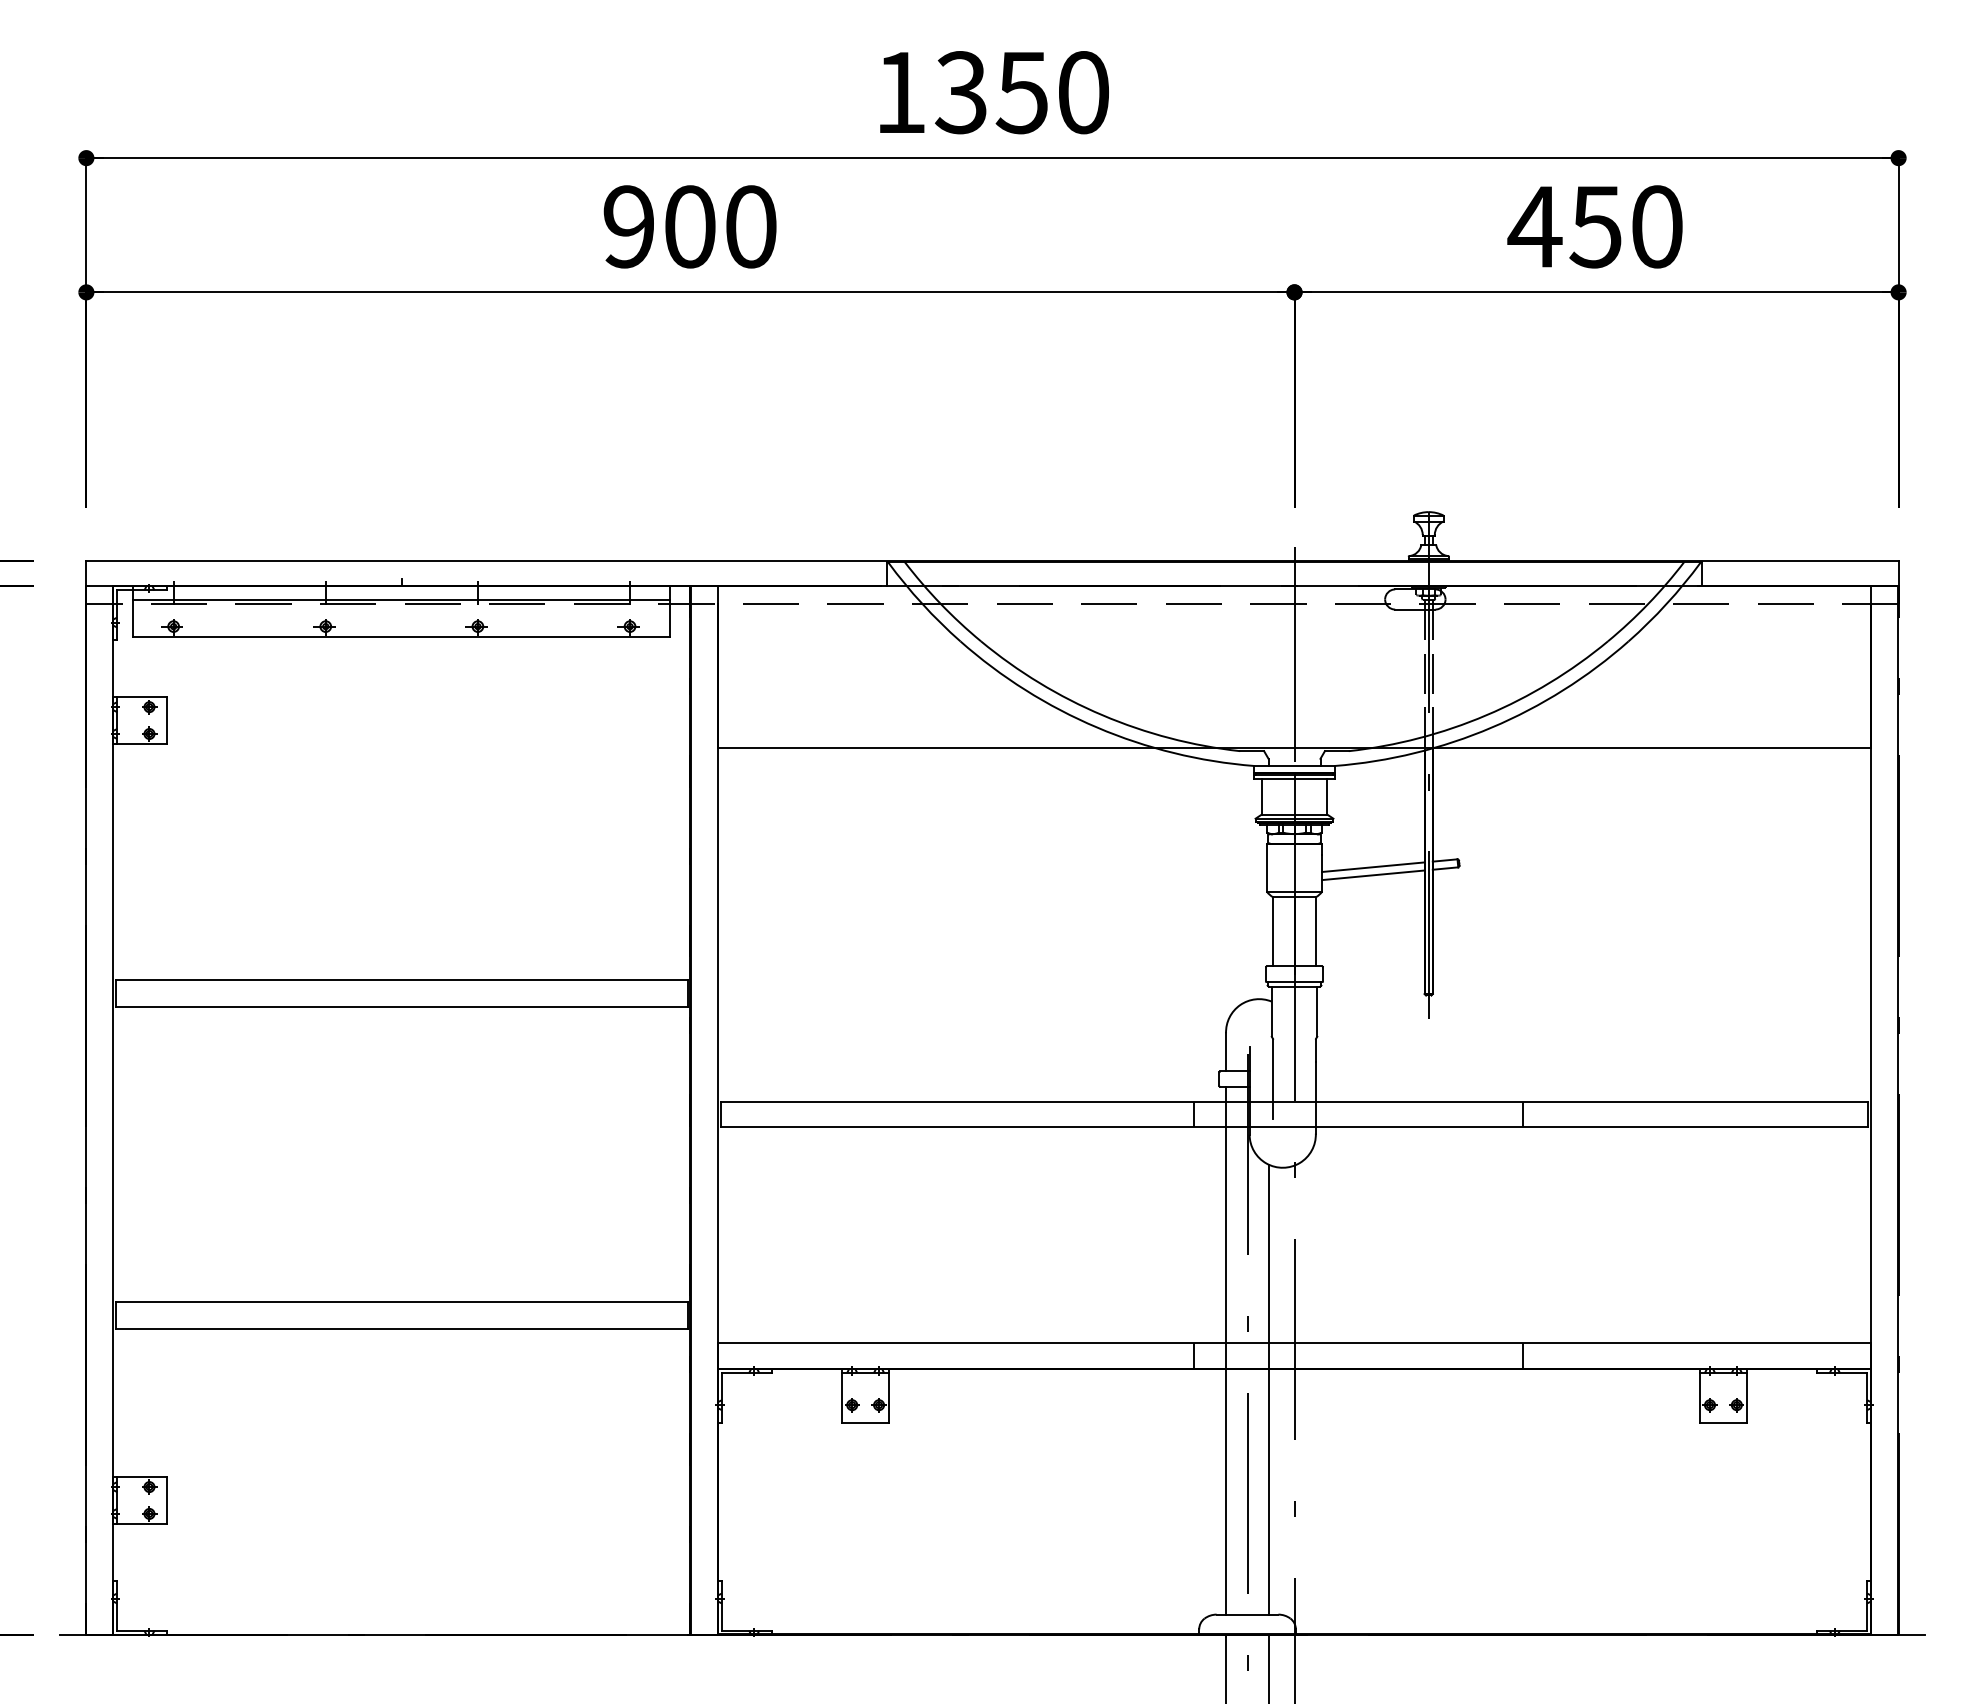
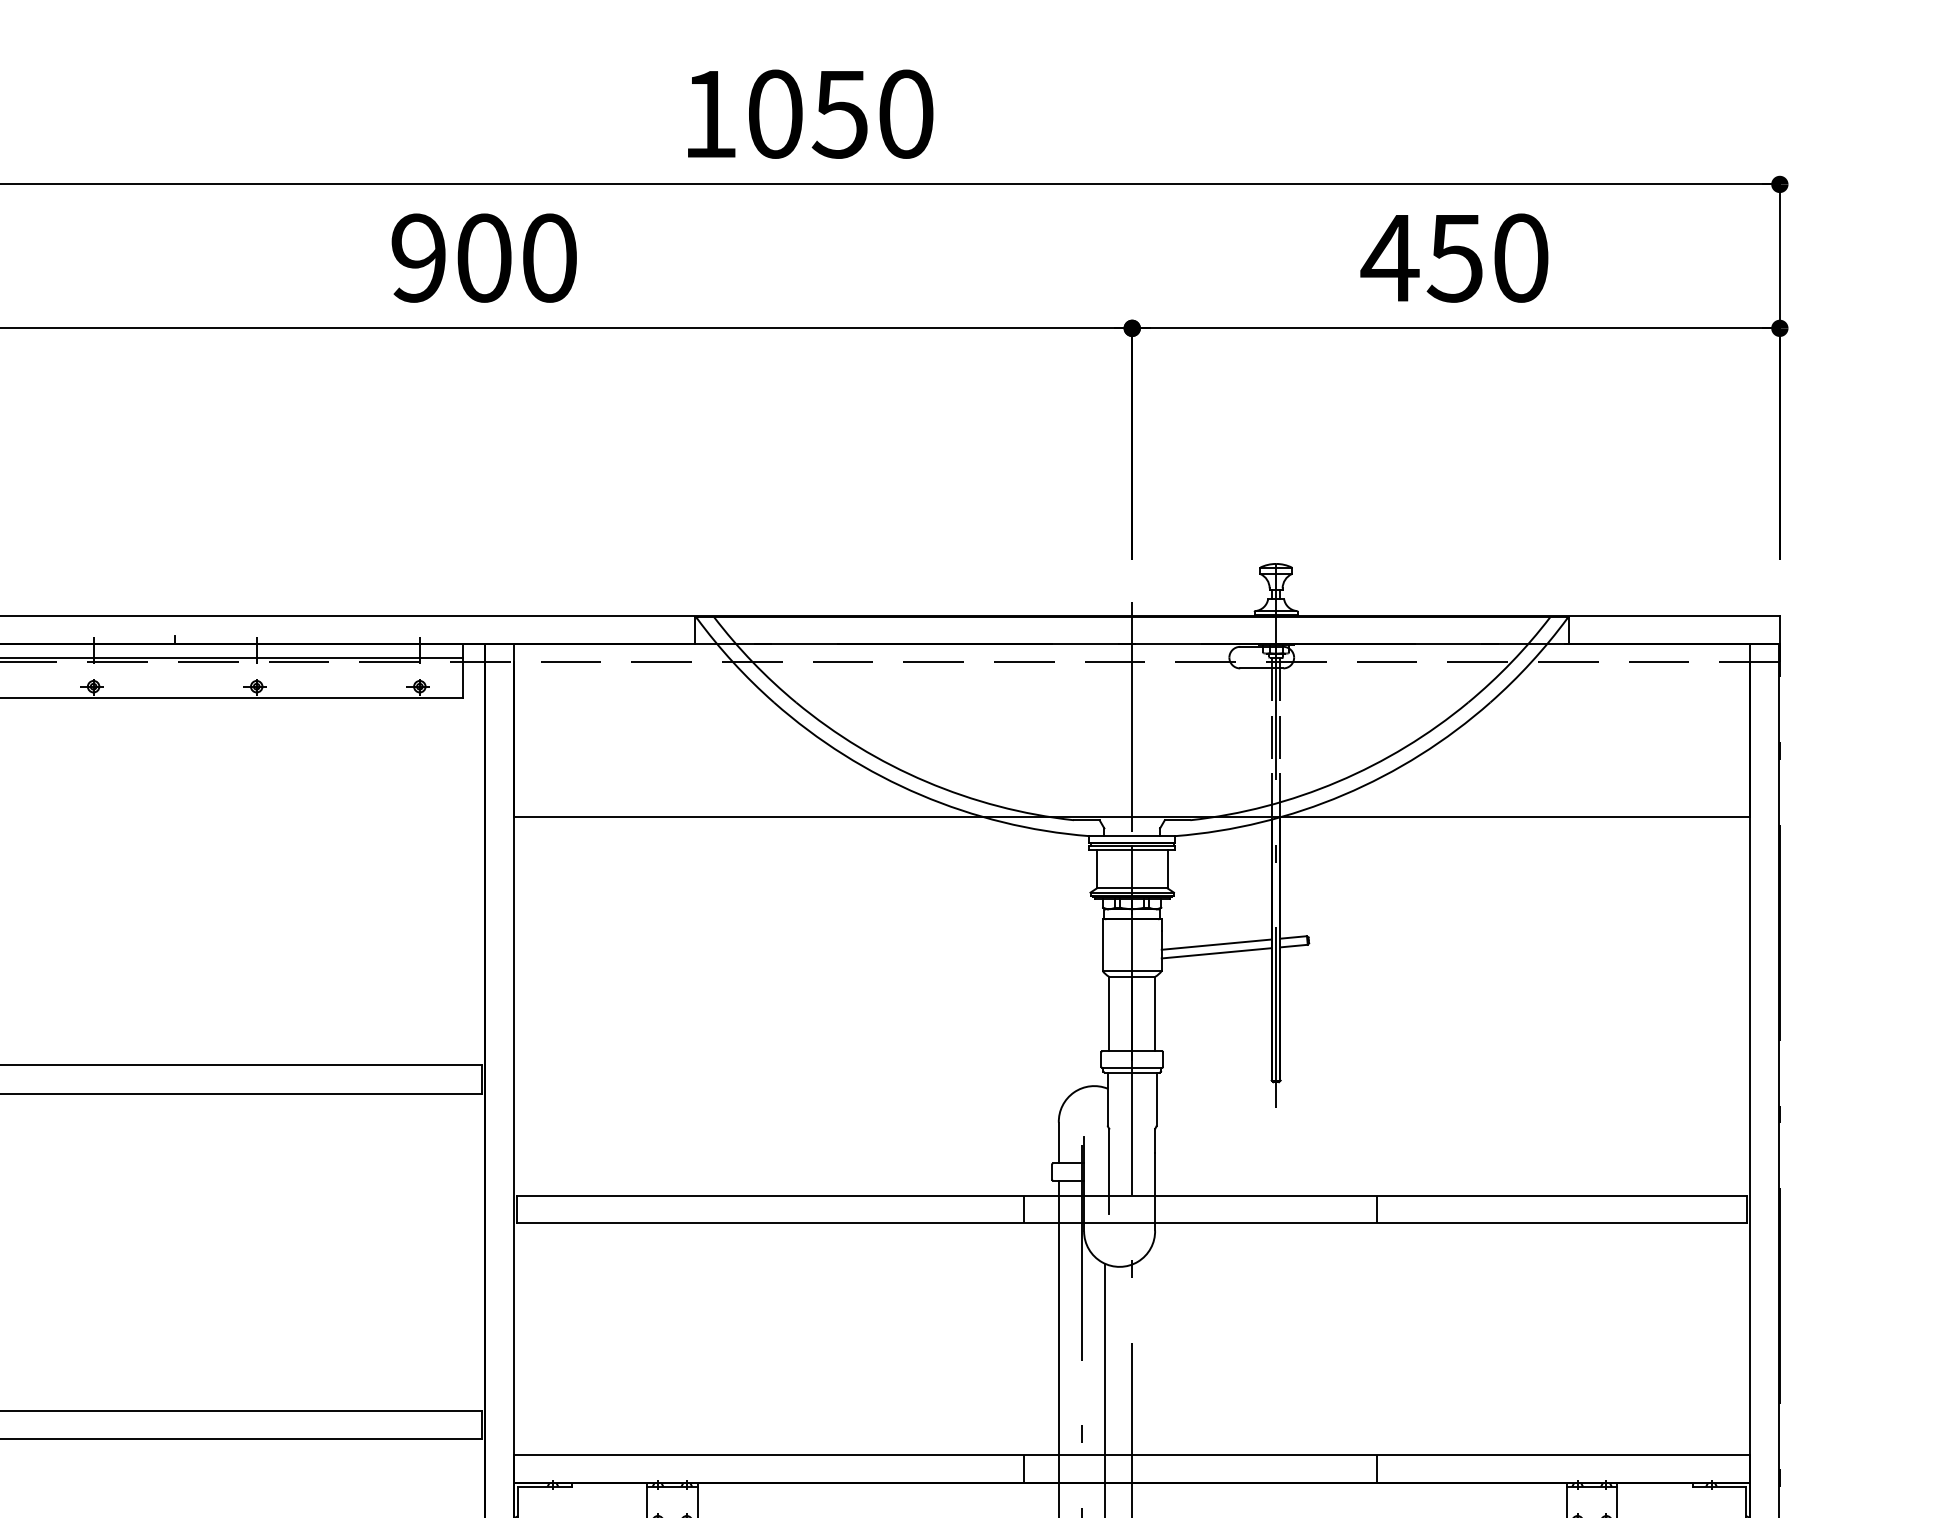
text: (961, 92) -> (775, 114), 1350 -> 1050

